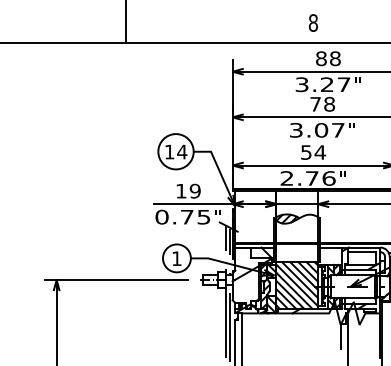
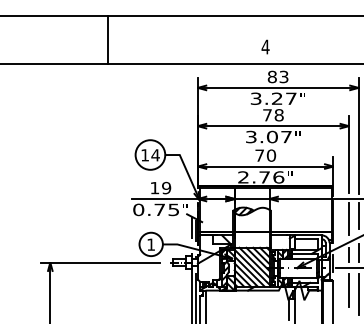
text: (313, 22) -> (265, 46), 8 -> 4
text: (334, 58) -> (283, 76), 88 -> 83
text: (313, 152) -> (265, 155), 54 -> 70

